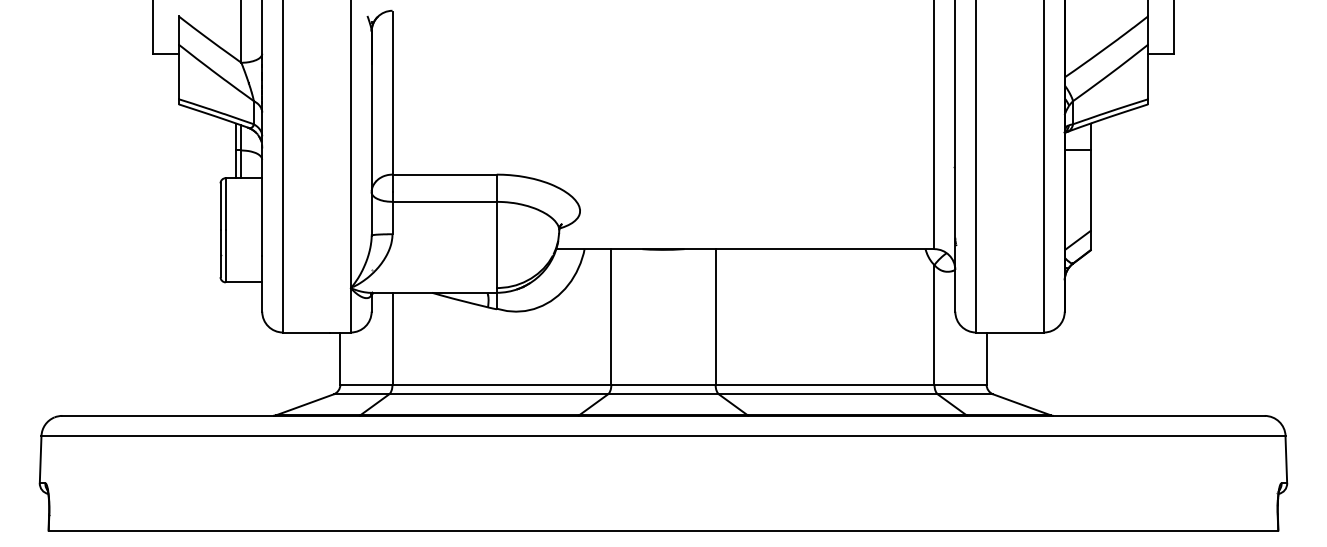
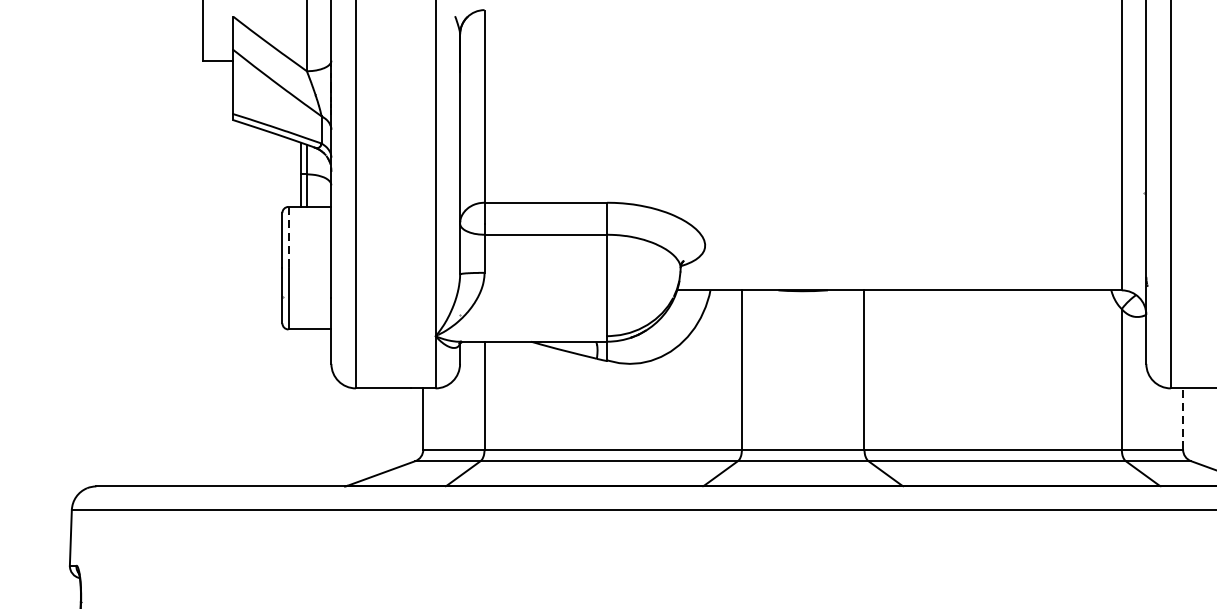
line: (225, 204) -> (288, 237), solid -> dashed
line: (986, 358) -> (1182, 418), solid -> dashed

